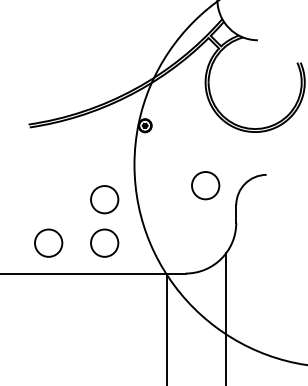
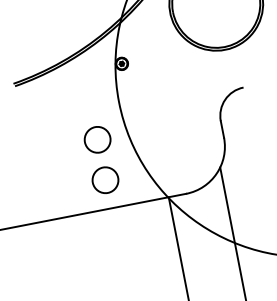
circle: (205, 185) -> (188, 108), removed
circle: (48, 242) -> (53, 189), removed

